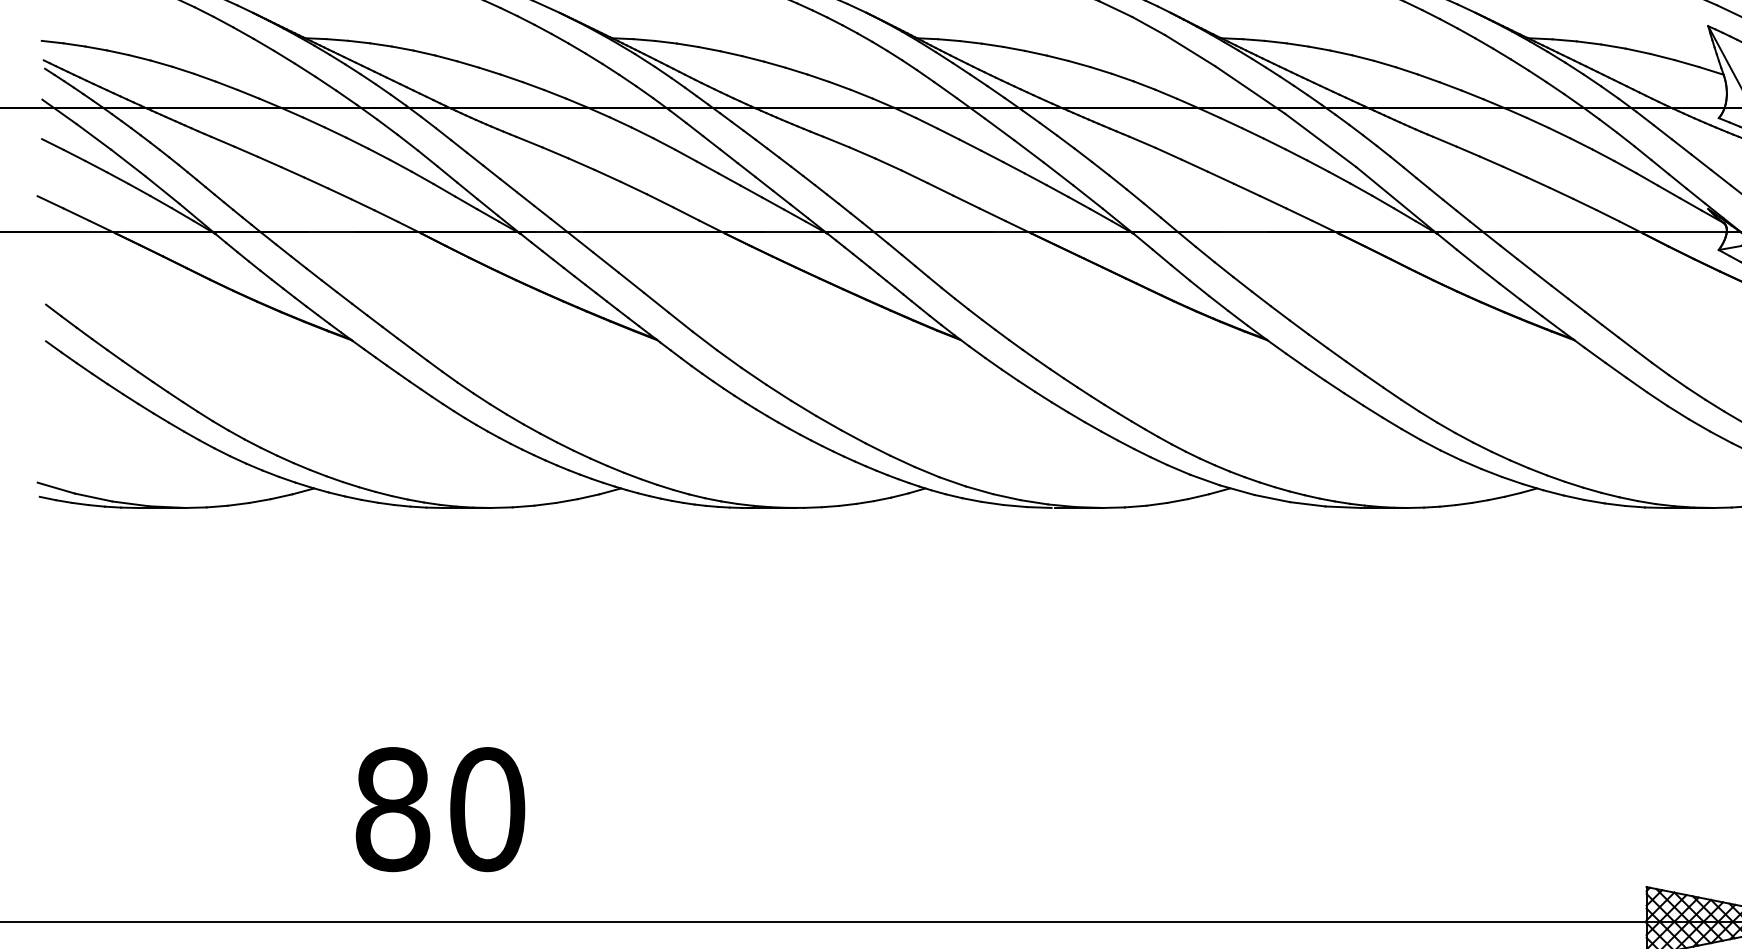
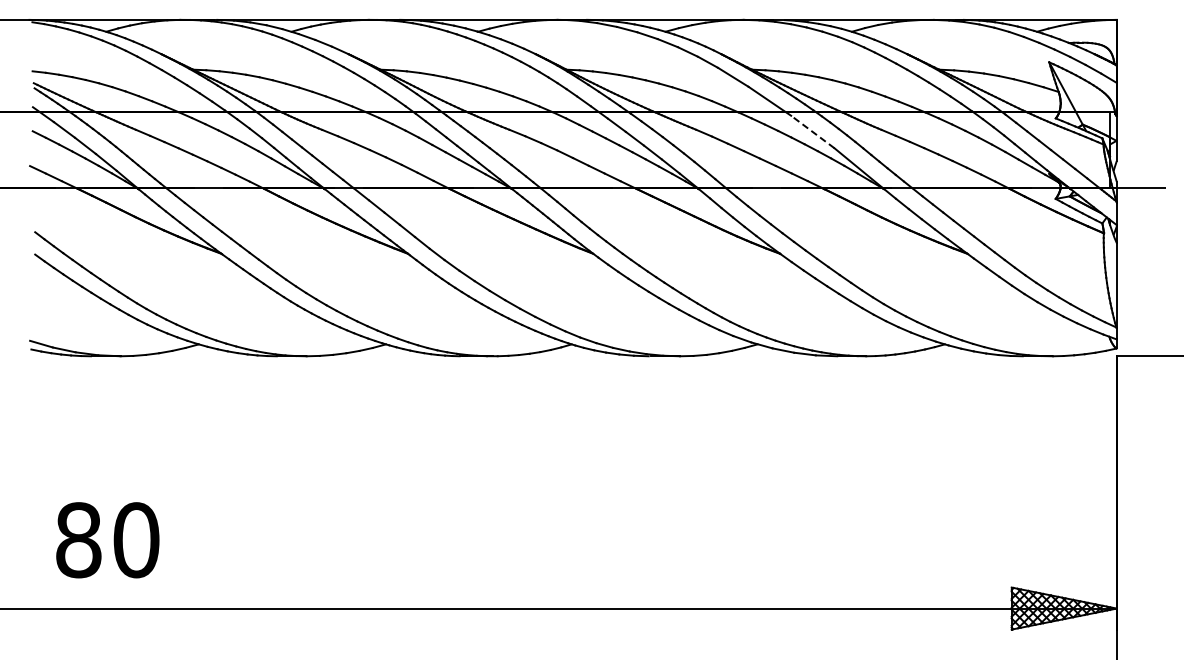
line: (1320, 139) -> (812, 131), solid -> dashed
text: (439, 809) -> (107, 540), moved

